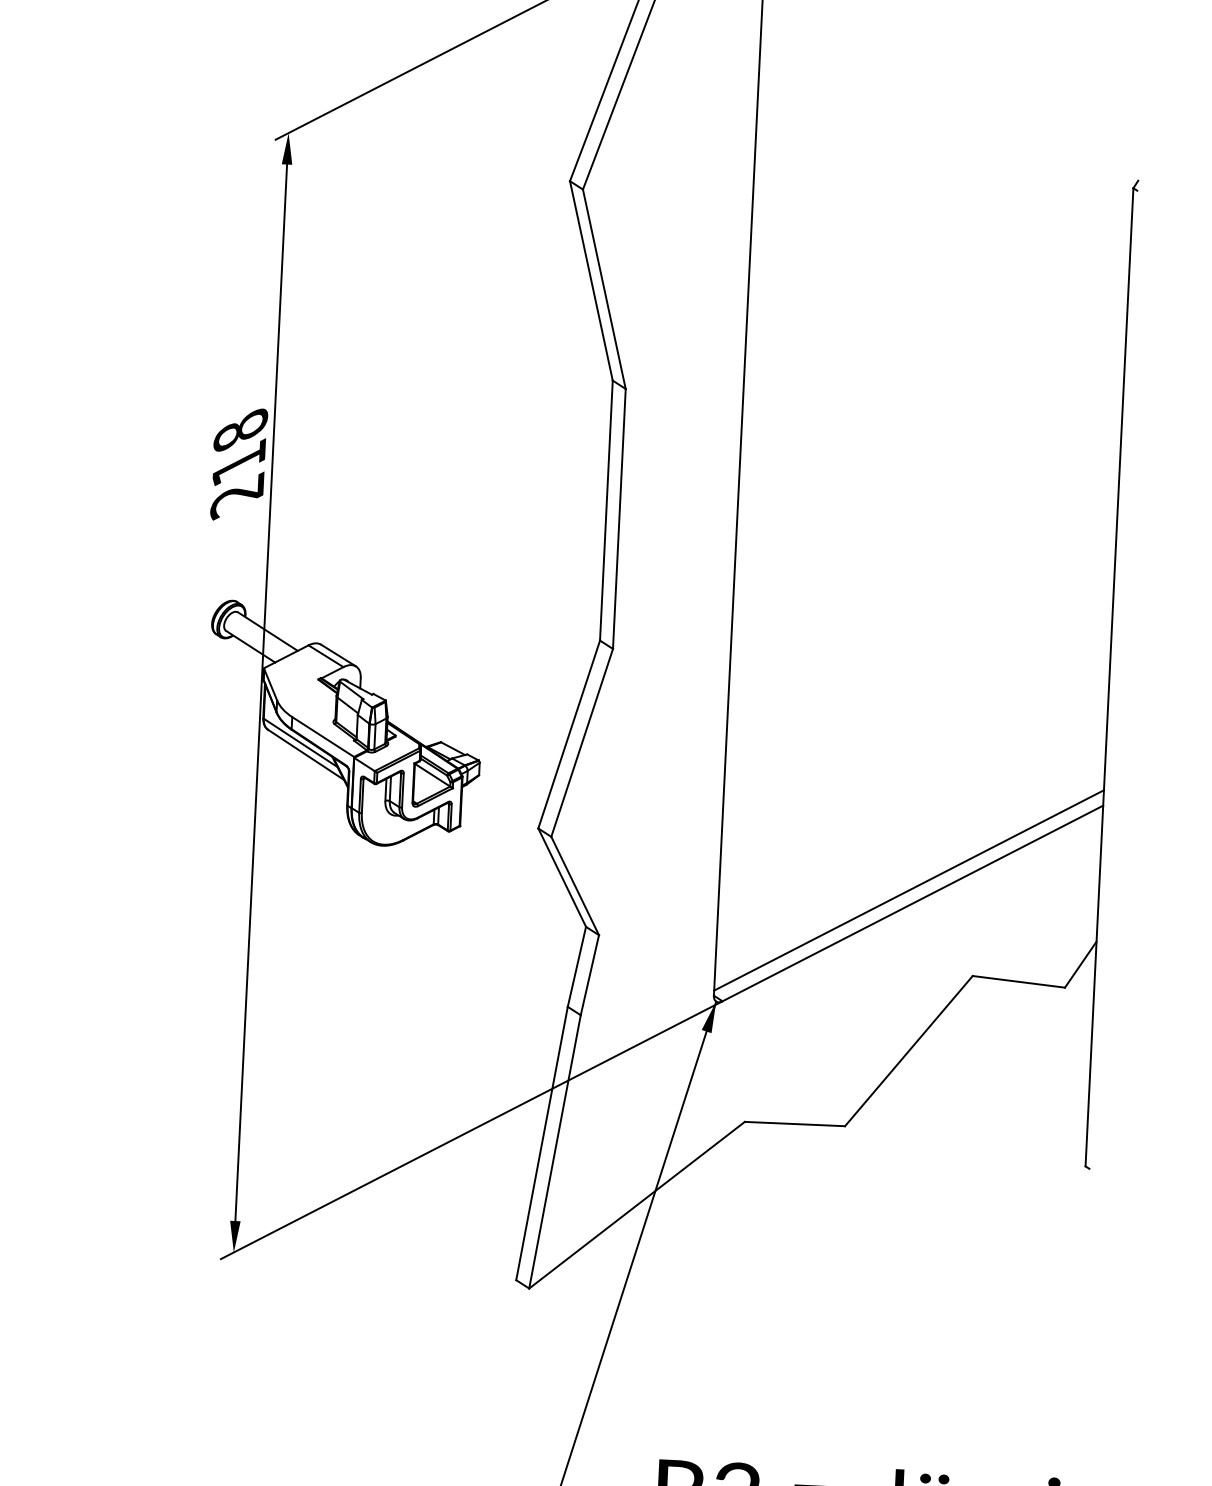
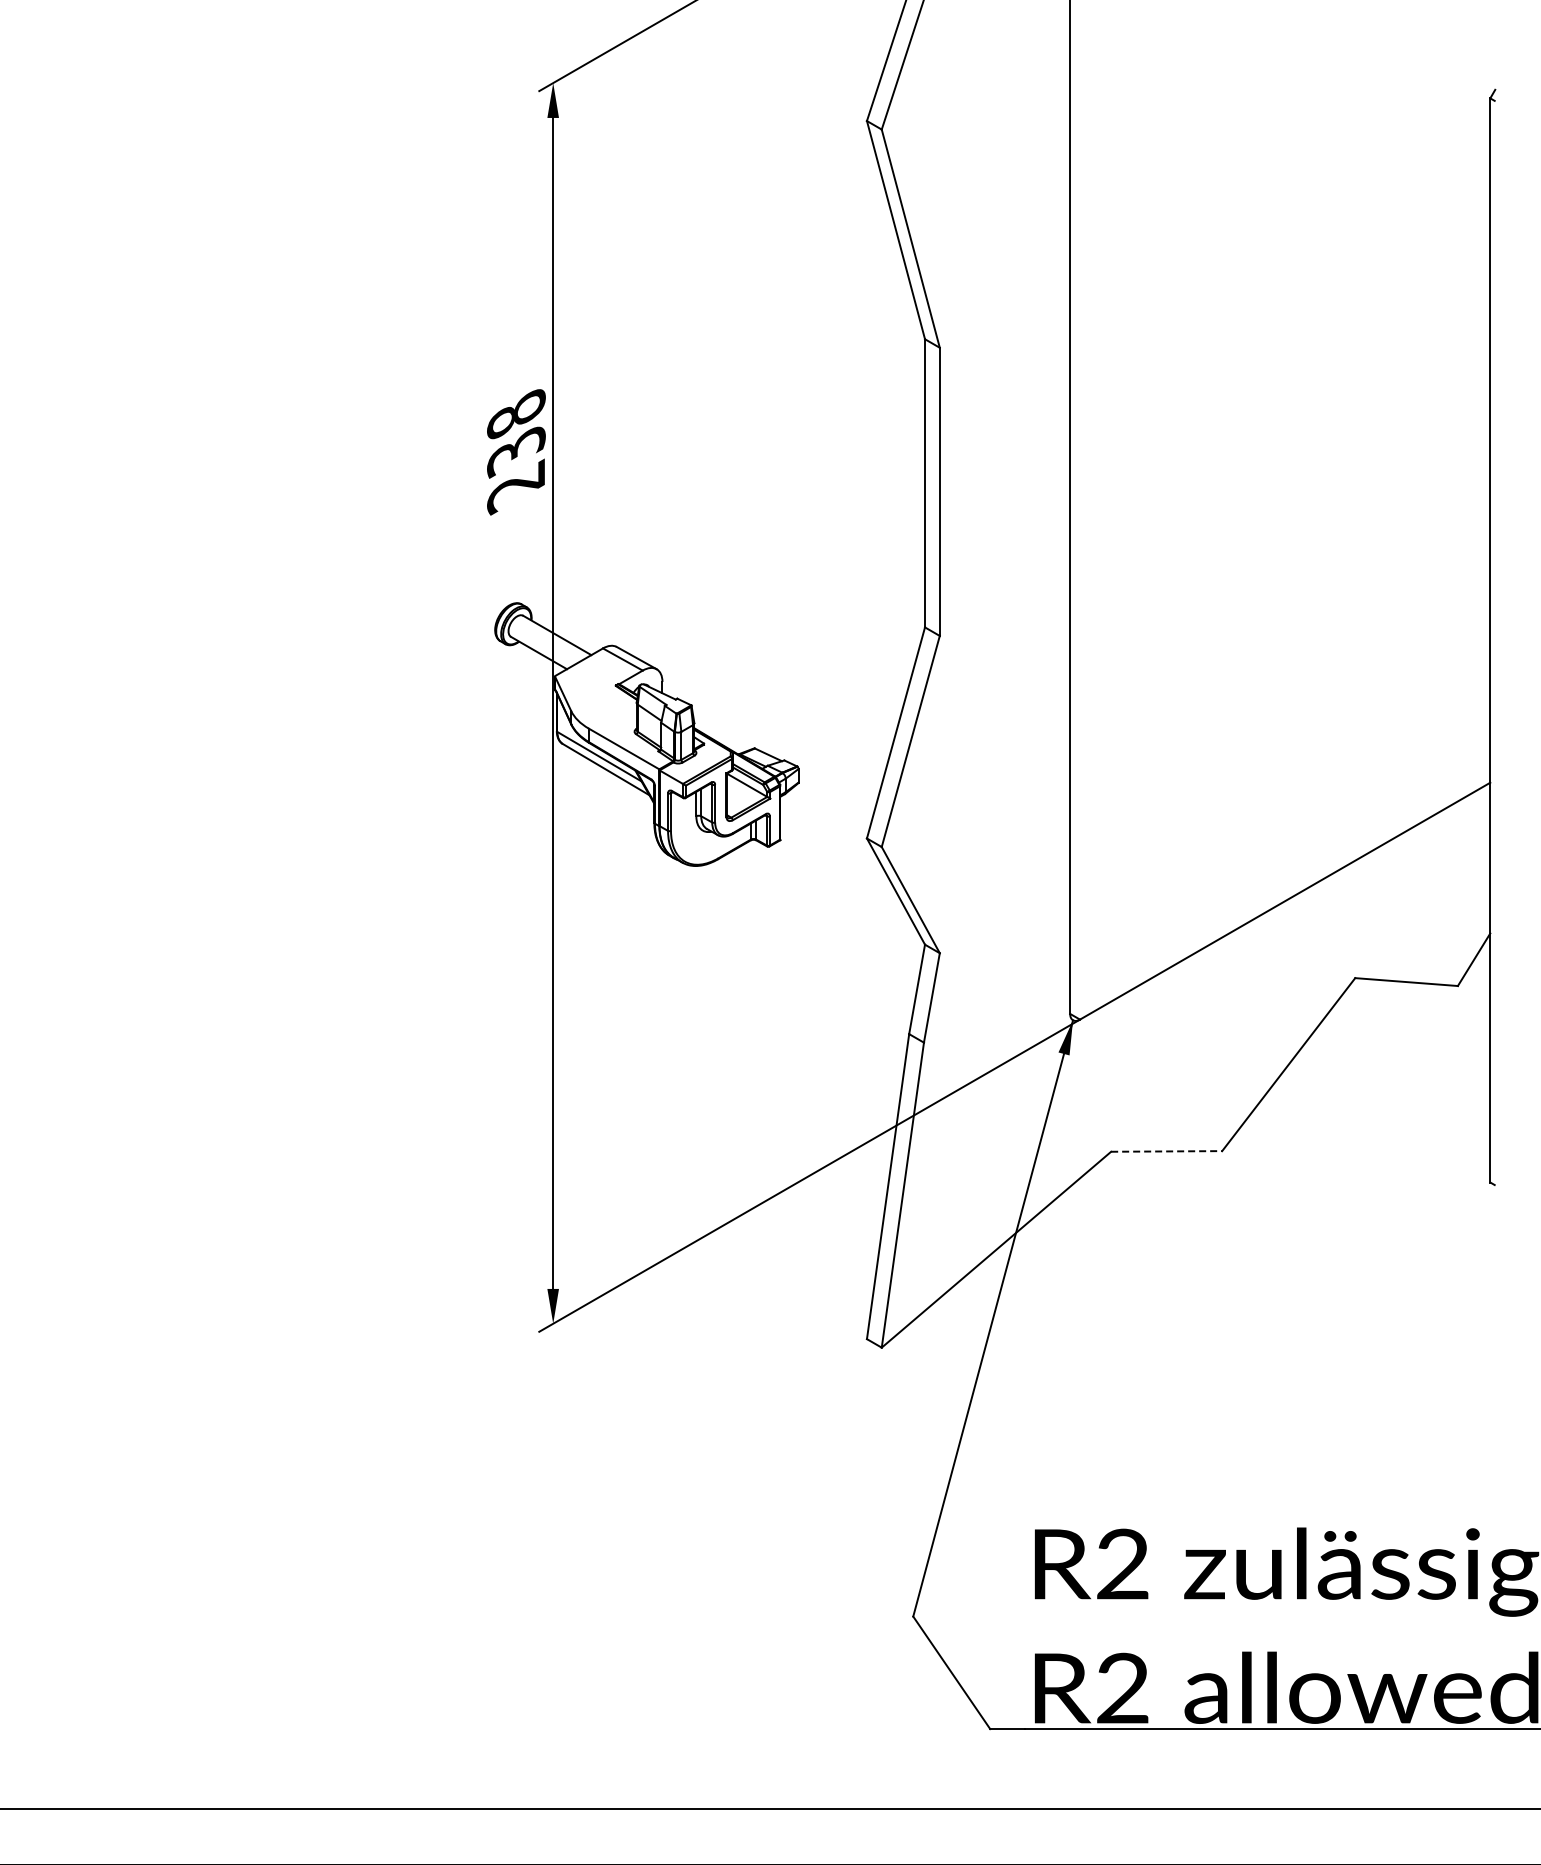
text: (239, 462) -> (516, 449), 218 -> 238
line: (909, 890) -> (1280, 886), removed
line: (794, 1124) -> (1166, 1151), solid -> dashed

